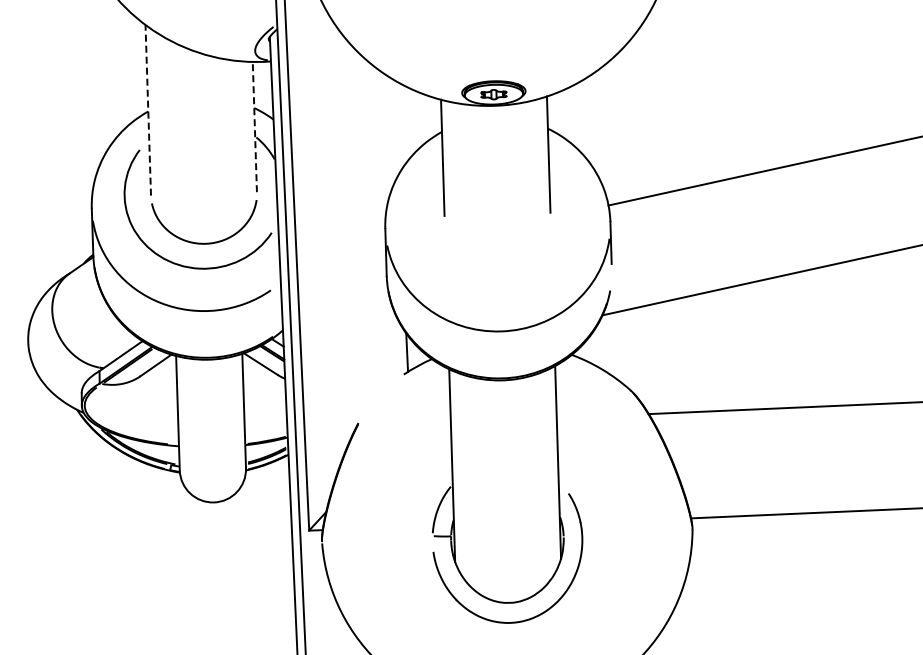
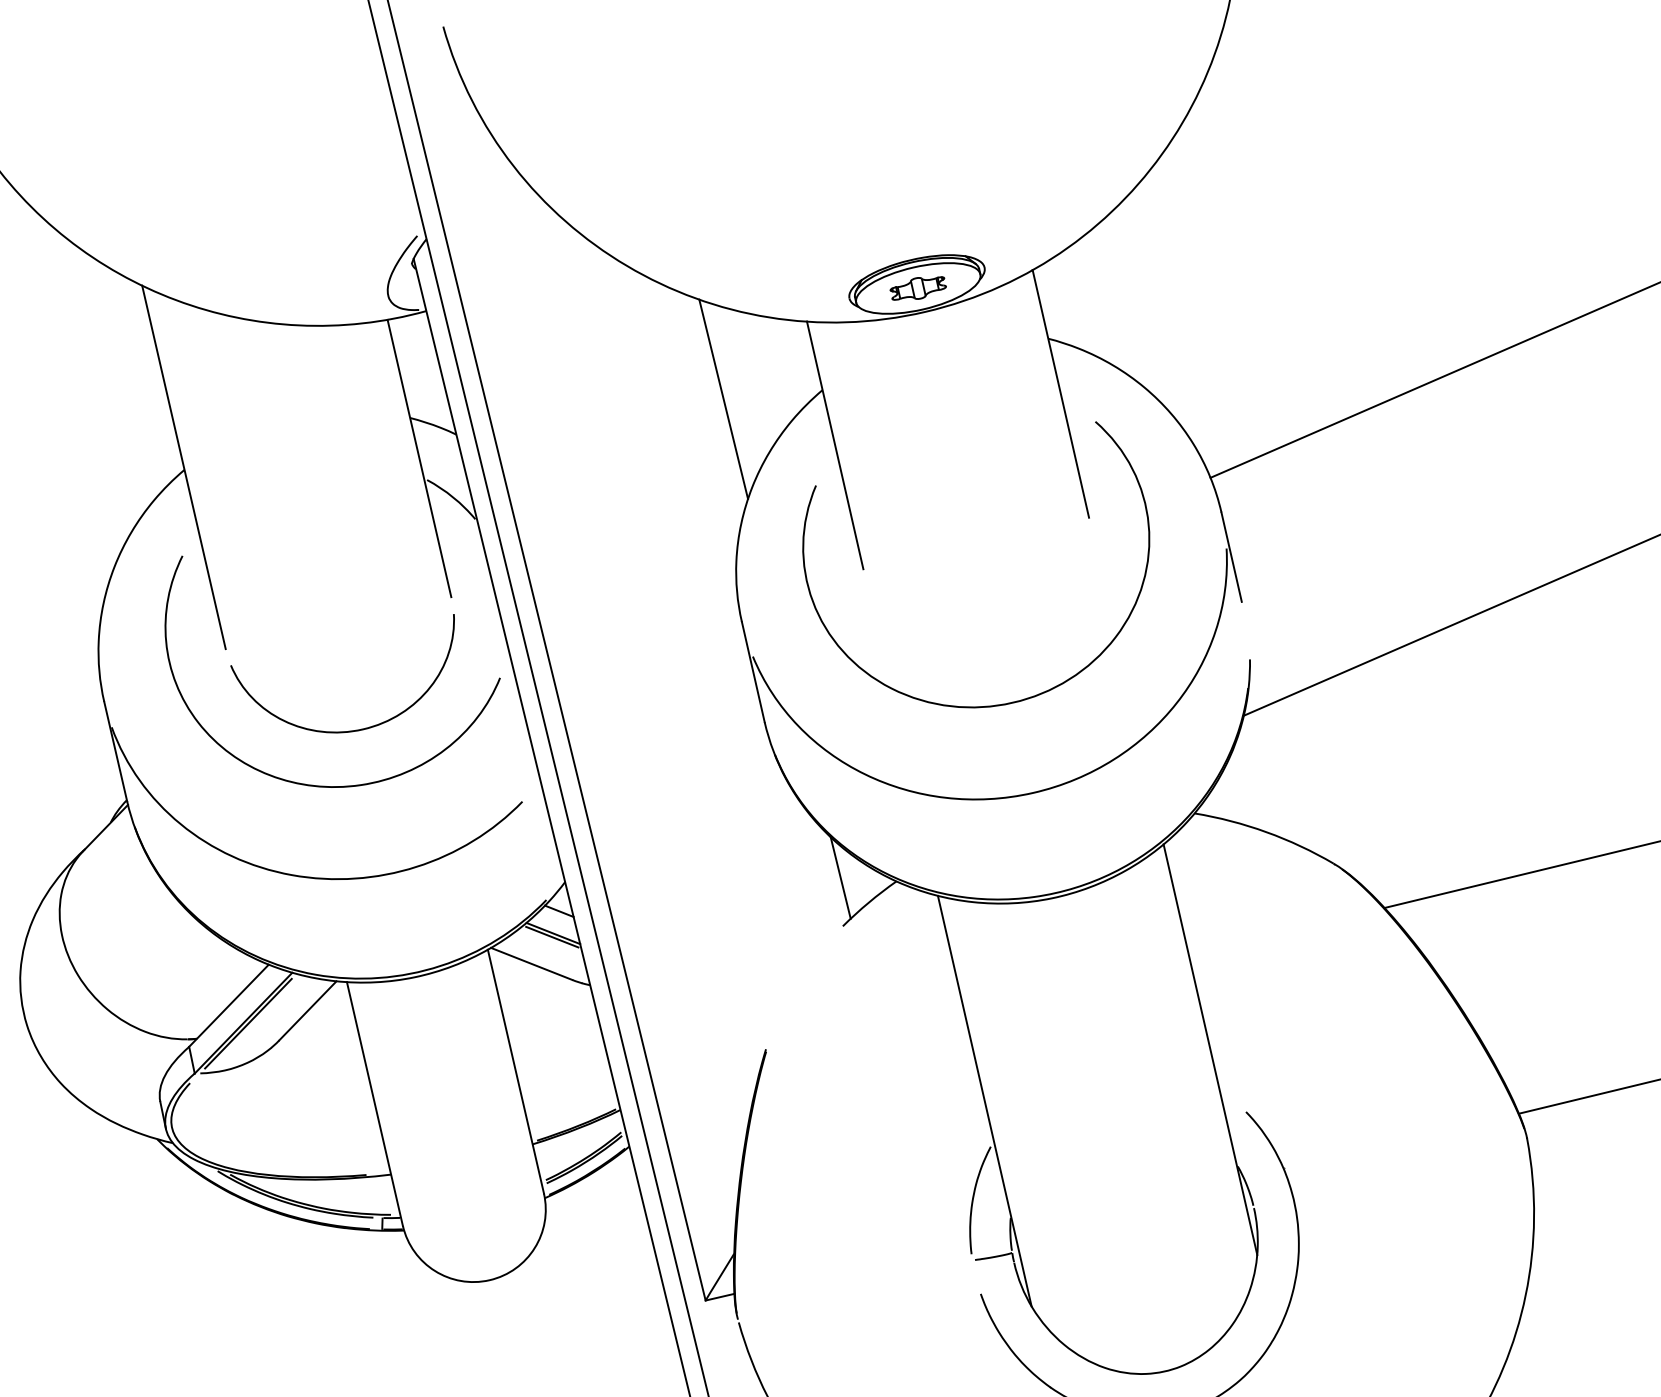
line: (148, 109) -> (184, 465), dashed -> solid
line: (254, 126) -> (418, 457), dashed -> solid
line: (396, 127) -> (723, 399), added
curve: (489, 287) -> (989, 703), added

